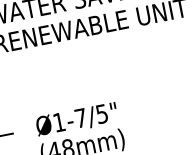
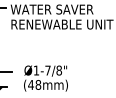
text: (102, 113) -> (59, 70), Ø1-7/5" -> Ø1-7/8"

